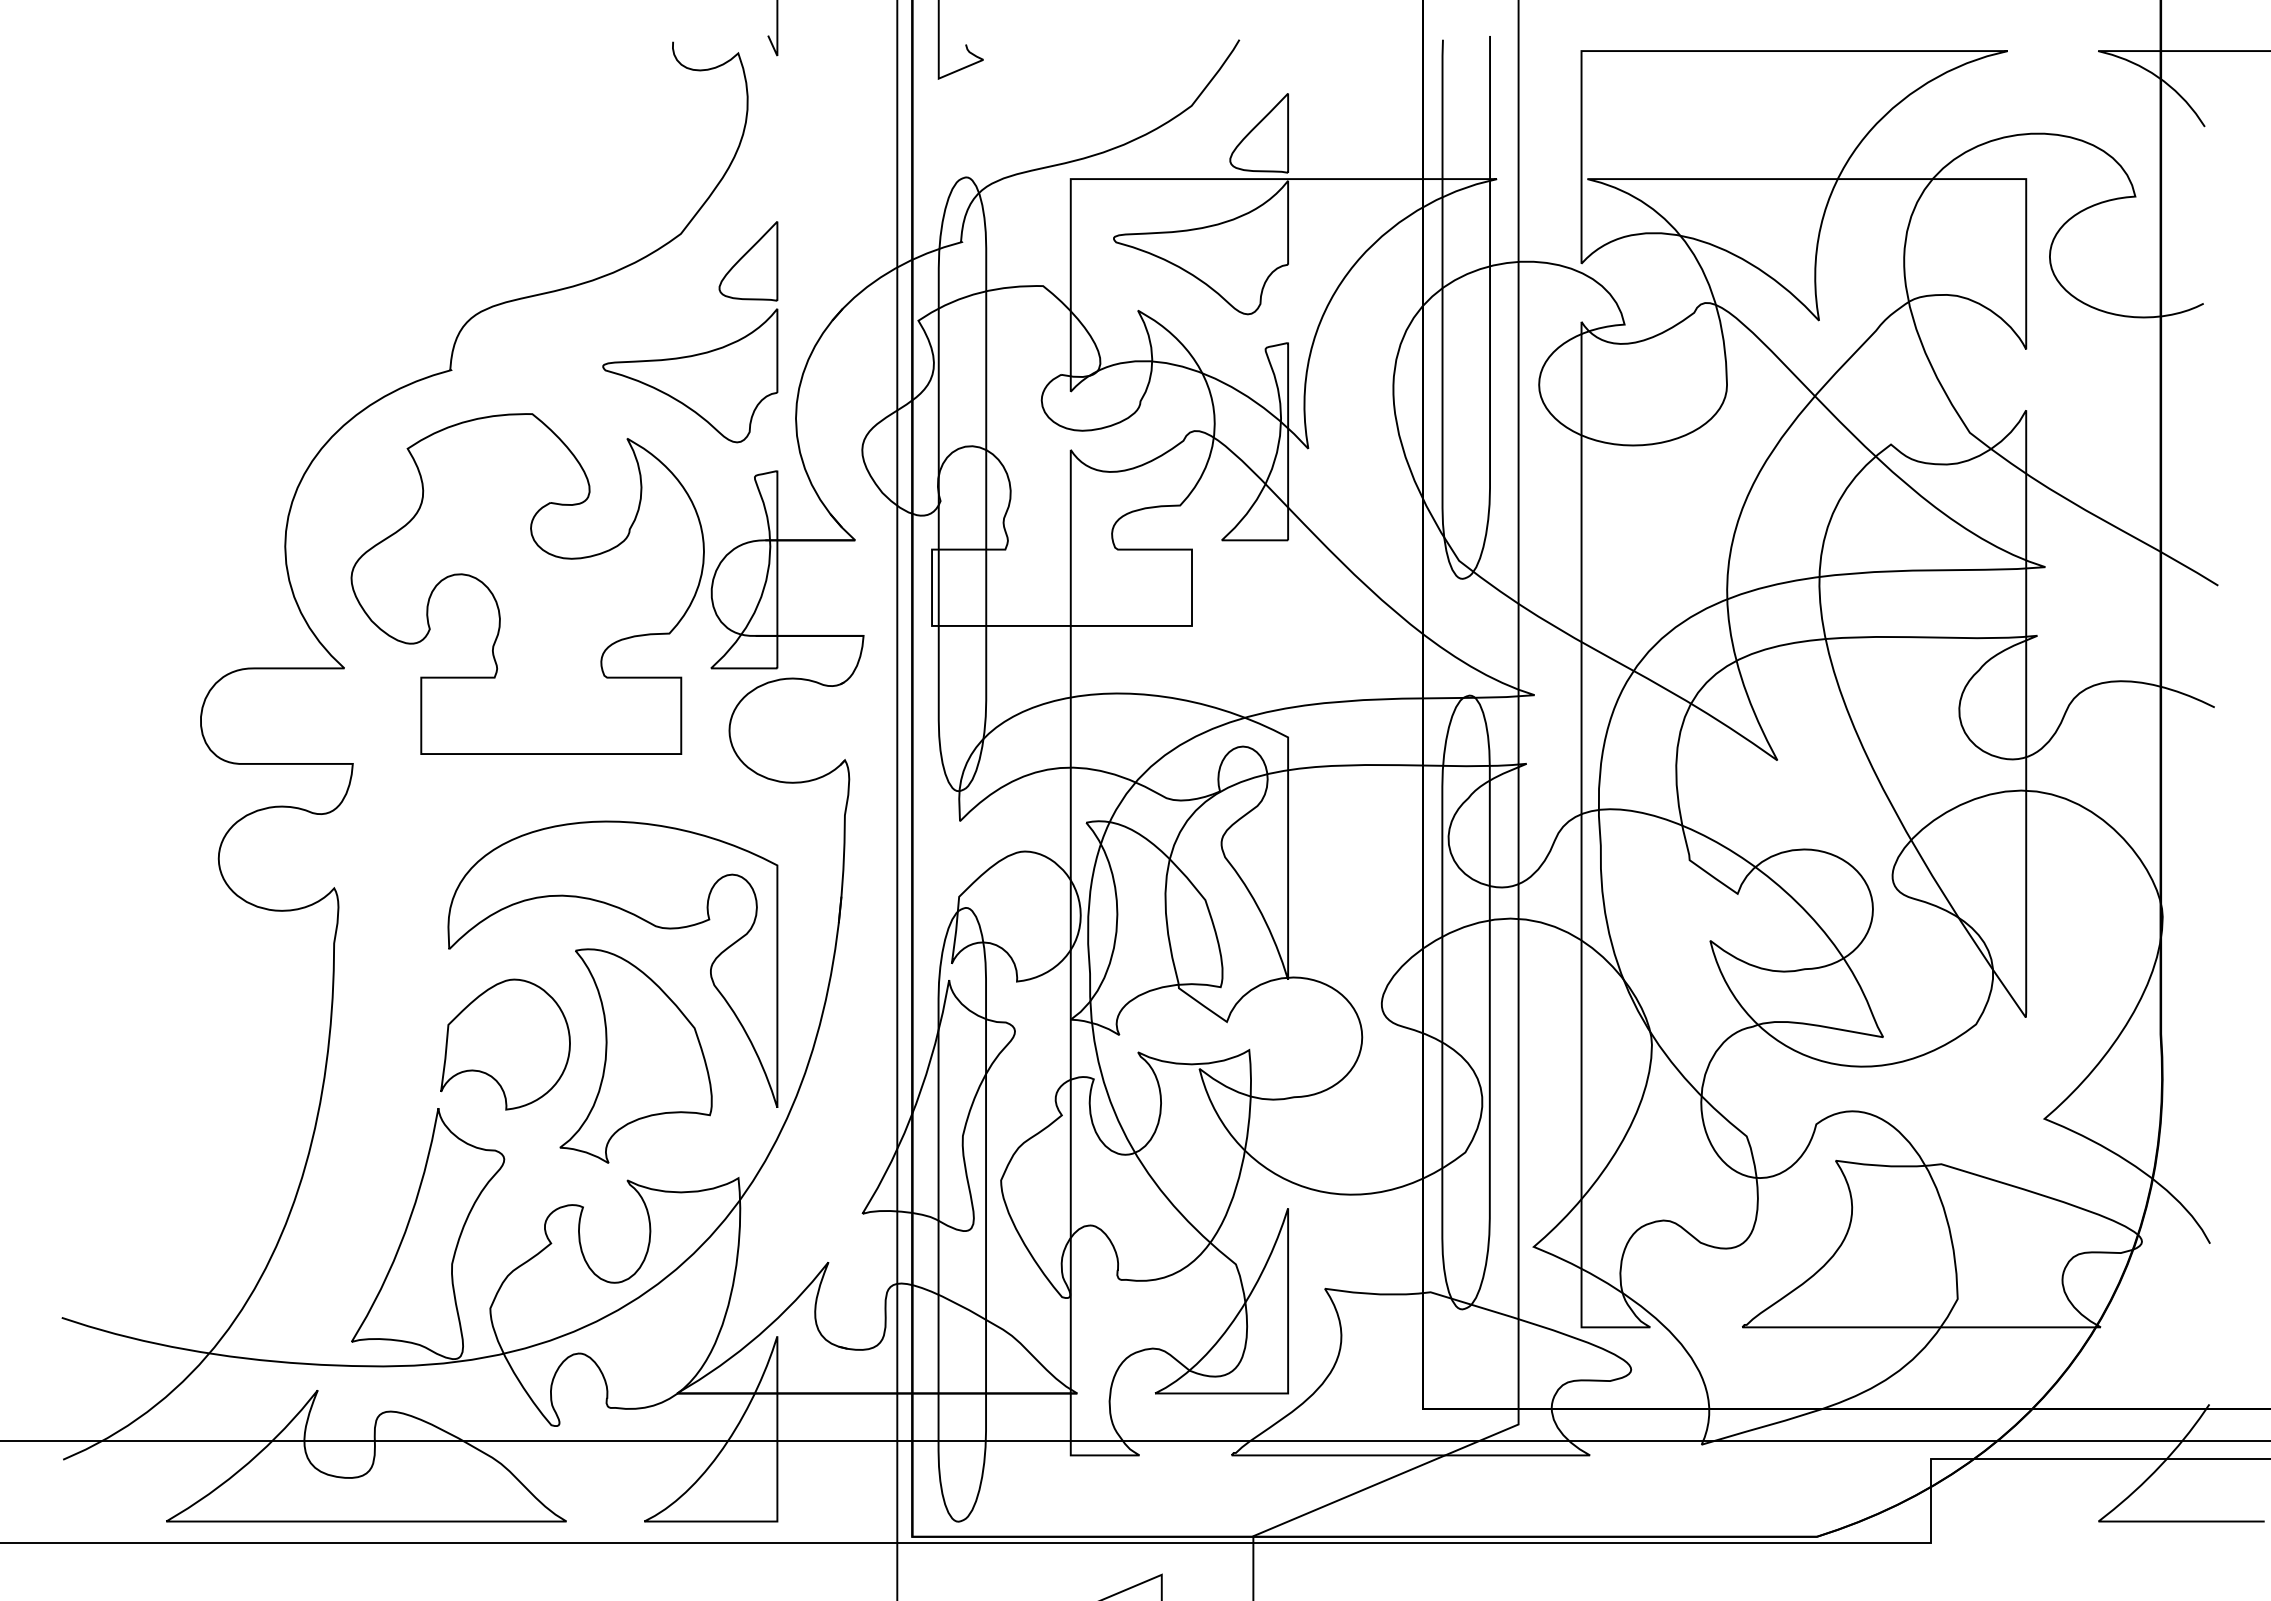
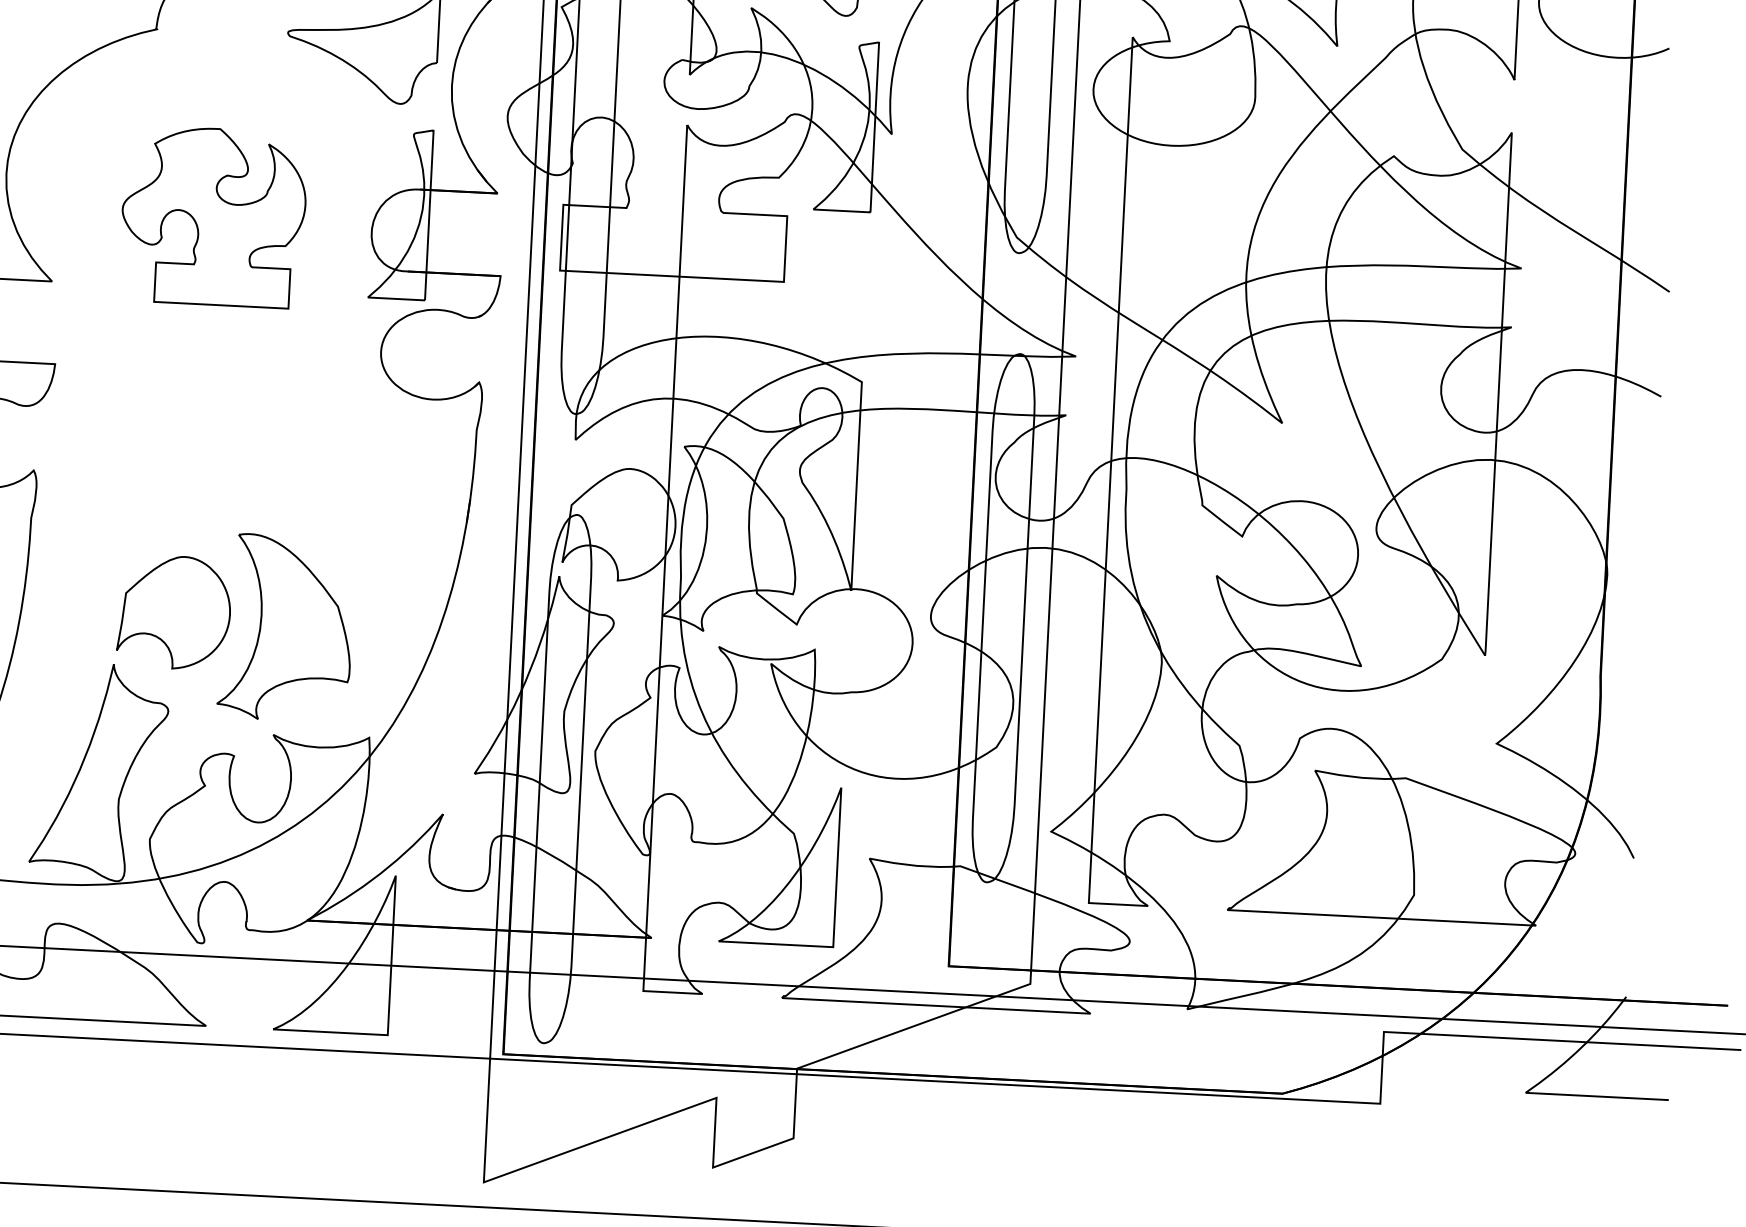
part: (527, 583) -> (213, 216), size x0.6
part: (640, 919) -> (296, 510), removed

